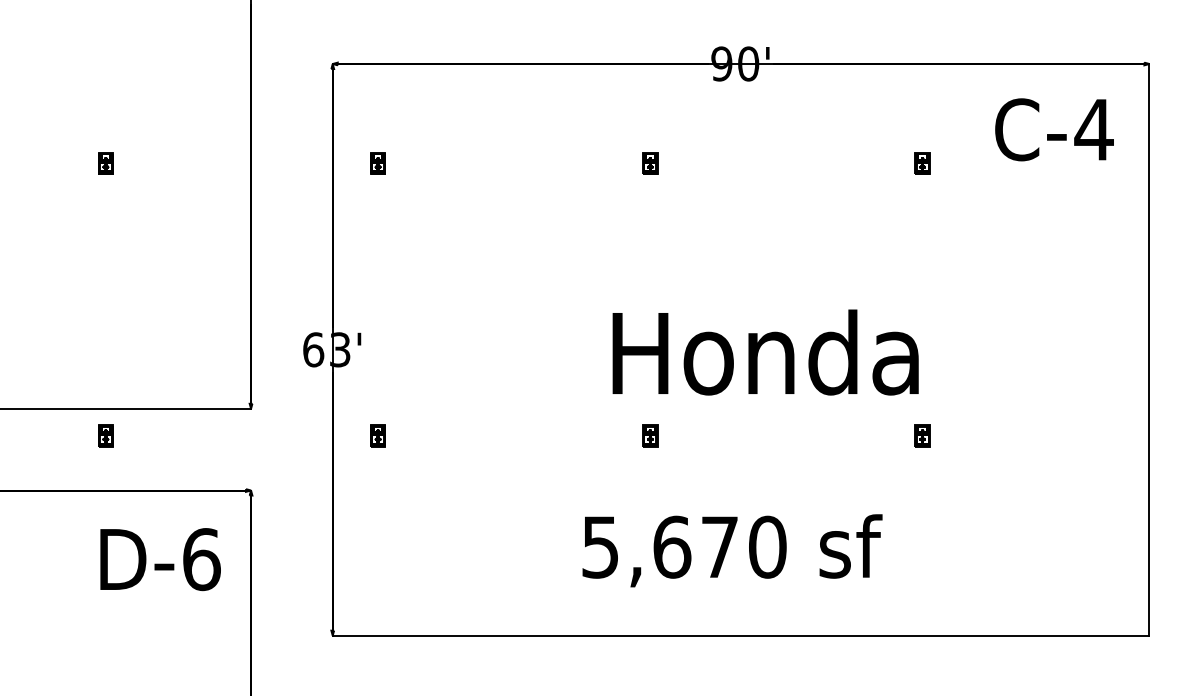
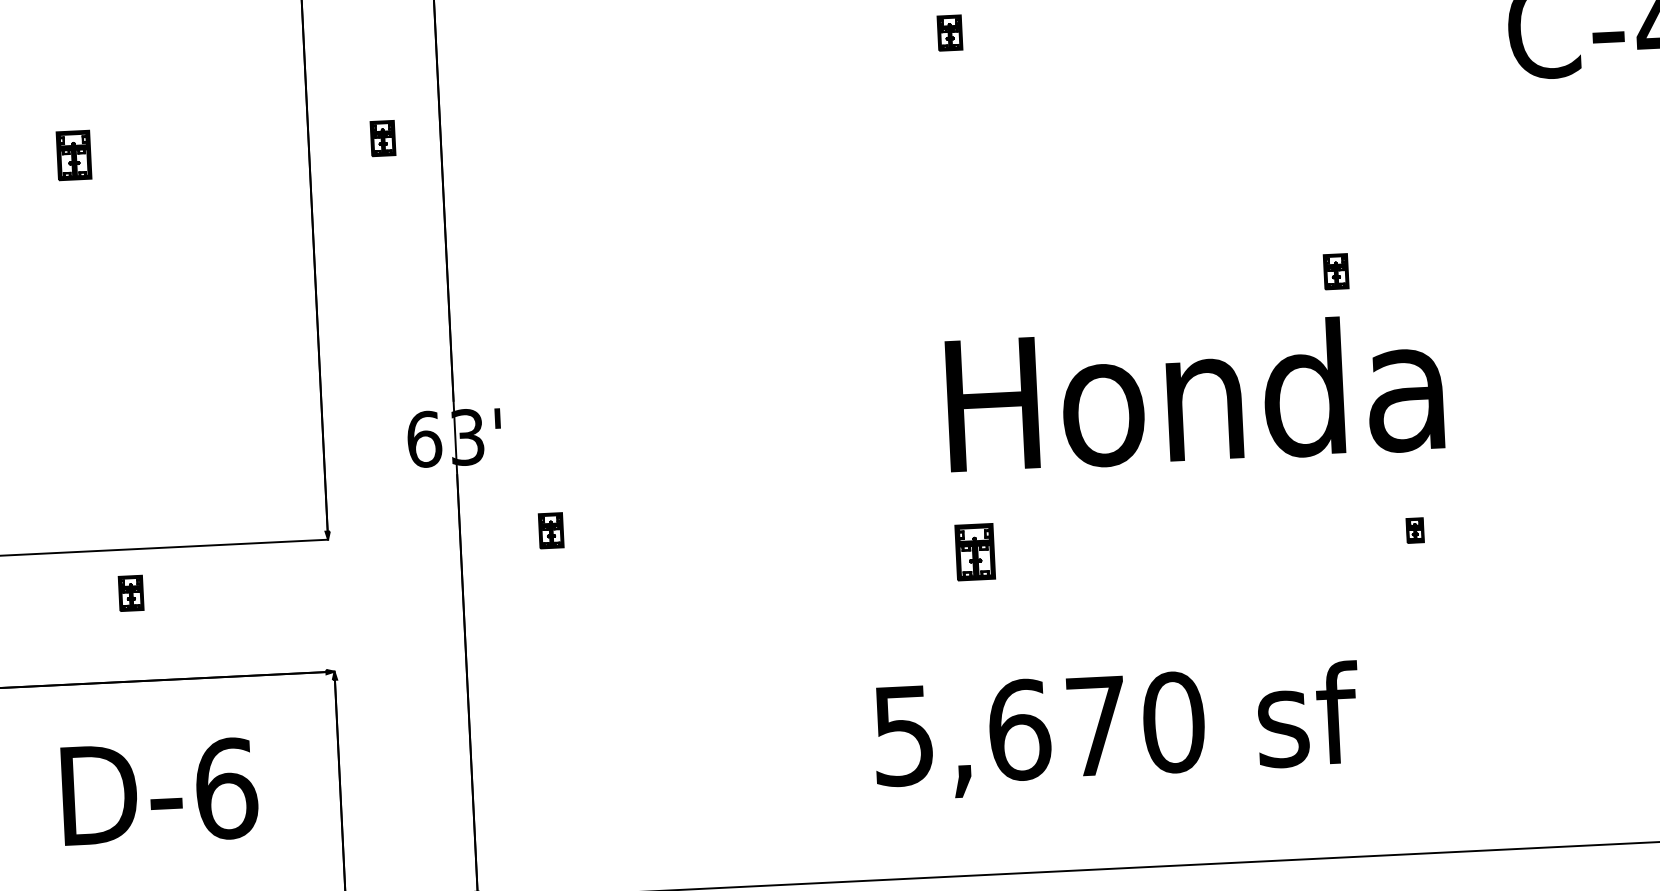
part: (105, 163) -> (73, 154), size x1.4
part: (377, 163) -> (382, 138), moved
part: (650, 163) -> (950, 32), moved
part: (922, 163) -> (1336, 271), moved
text: (765, 352) -> (1194, 393), moved
part: (105, 435) -> (130, 592), moved
part: (377, 435) -> (550, 529), moved
part: (650, 435) -> (975, 551), size x1.6
part: (922, 435) -> (1415, 529), size x0.7
text: (160, 559) -> (159, 791), moved

